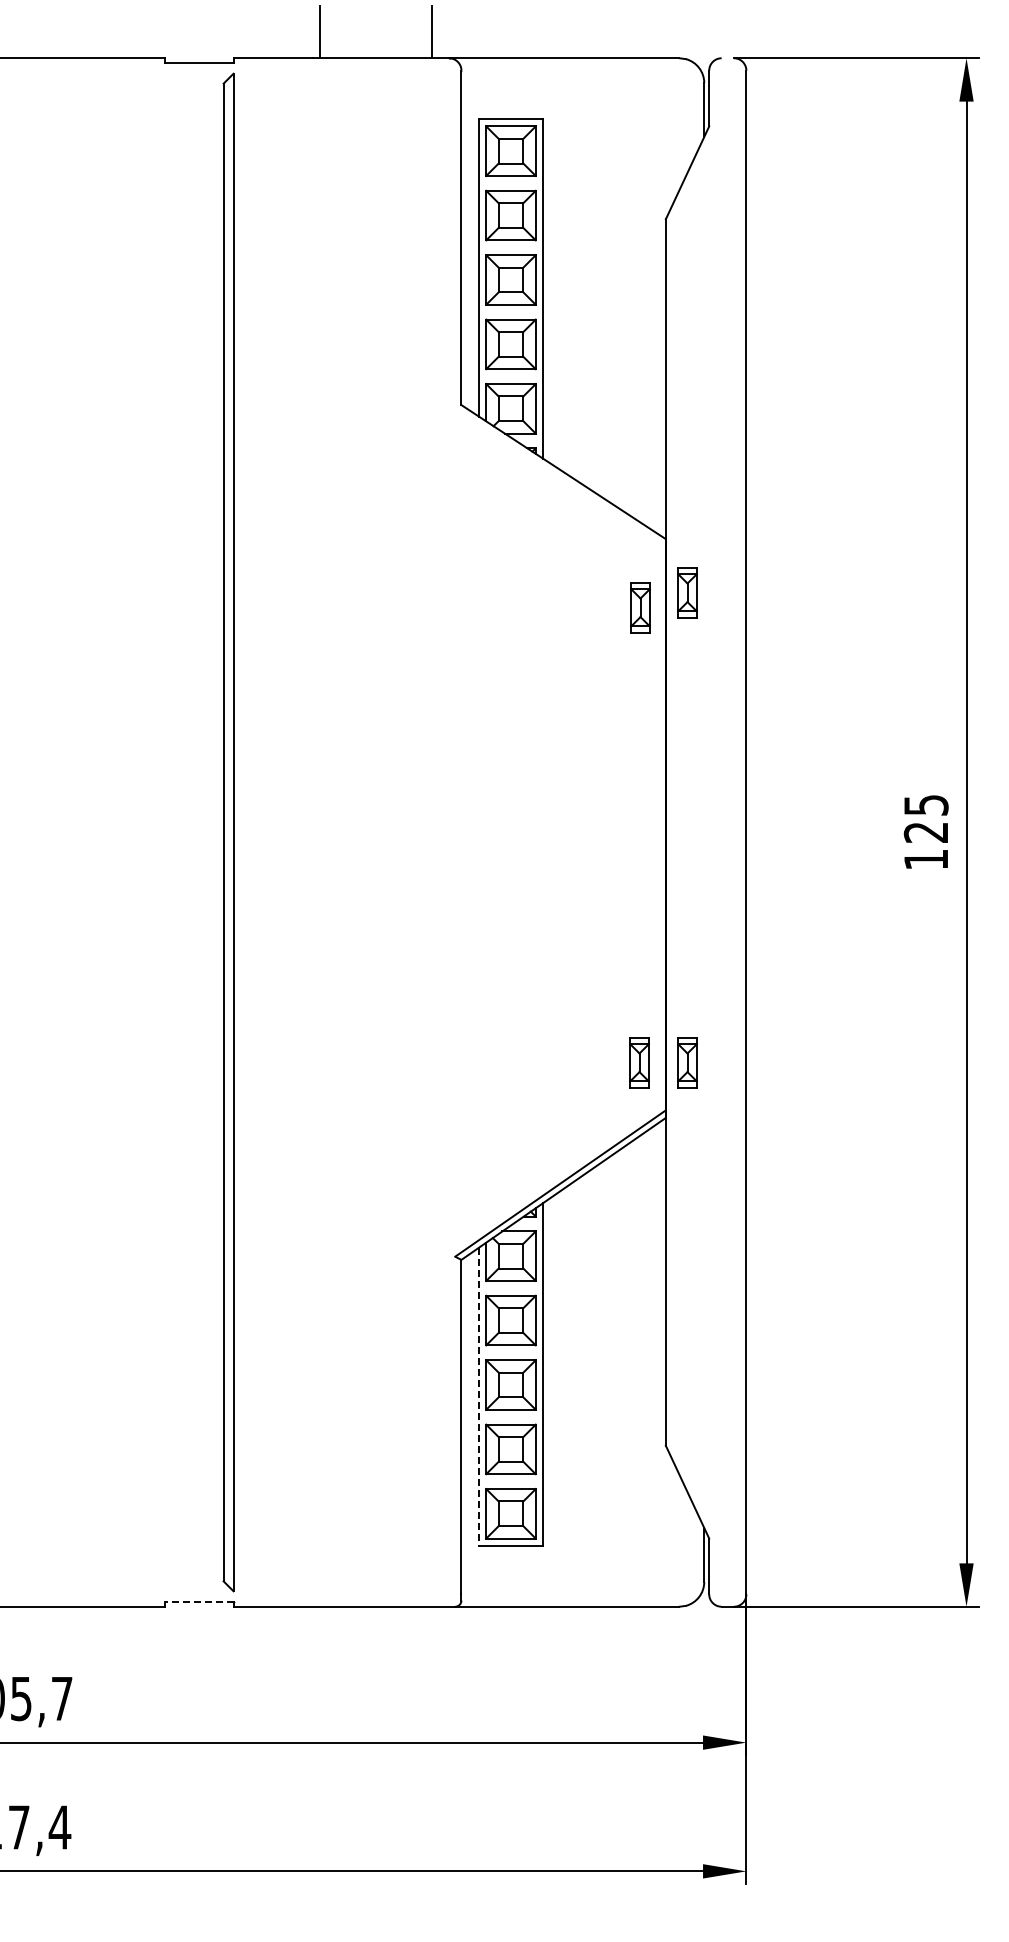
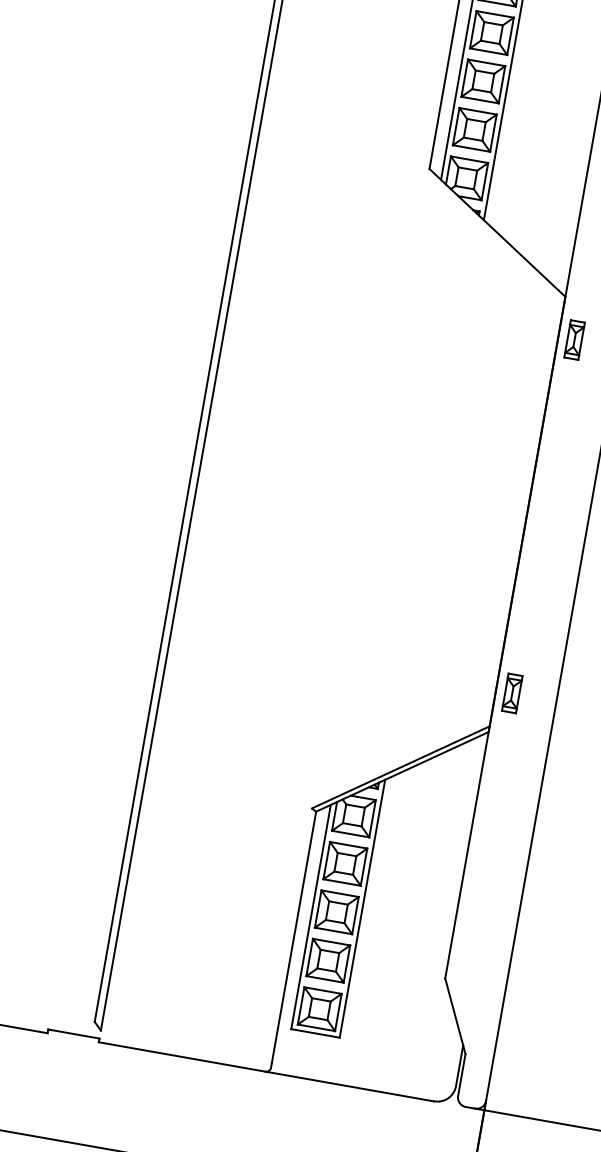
part: (640, 607) -> (537, 344), removed
part: (639, 1062) -> (476, 686), removed
line: (478, 1397) -> (310, 917), dashed -> solid
line: (198, 1601) -> (73, 1033), dashed -> solid

